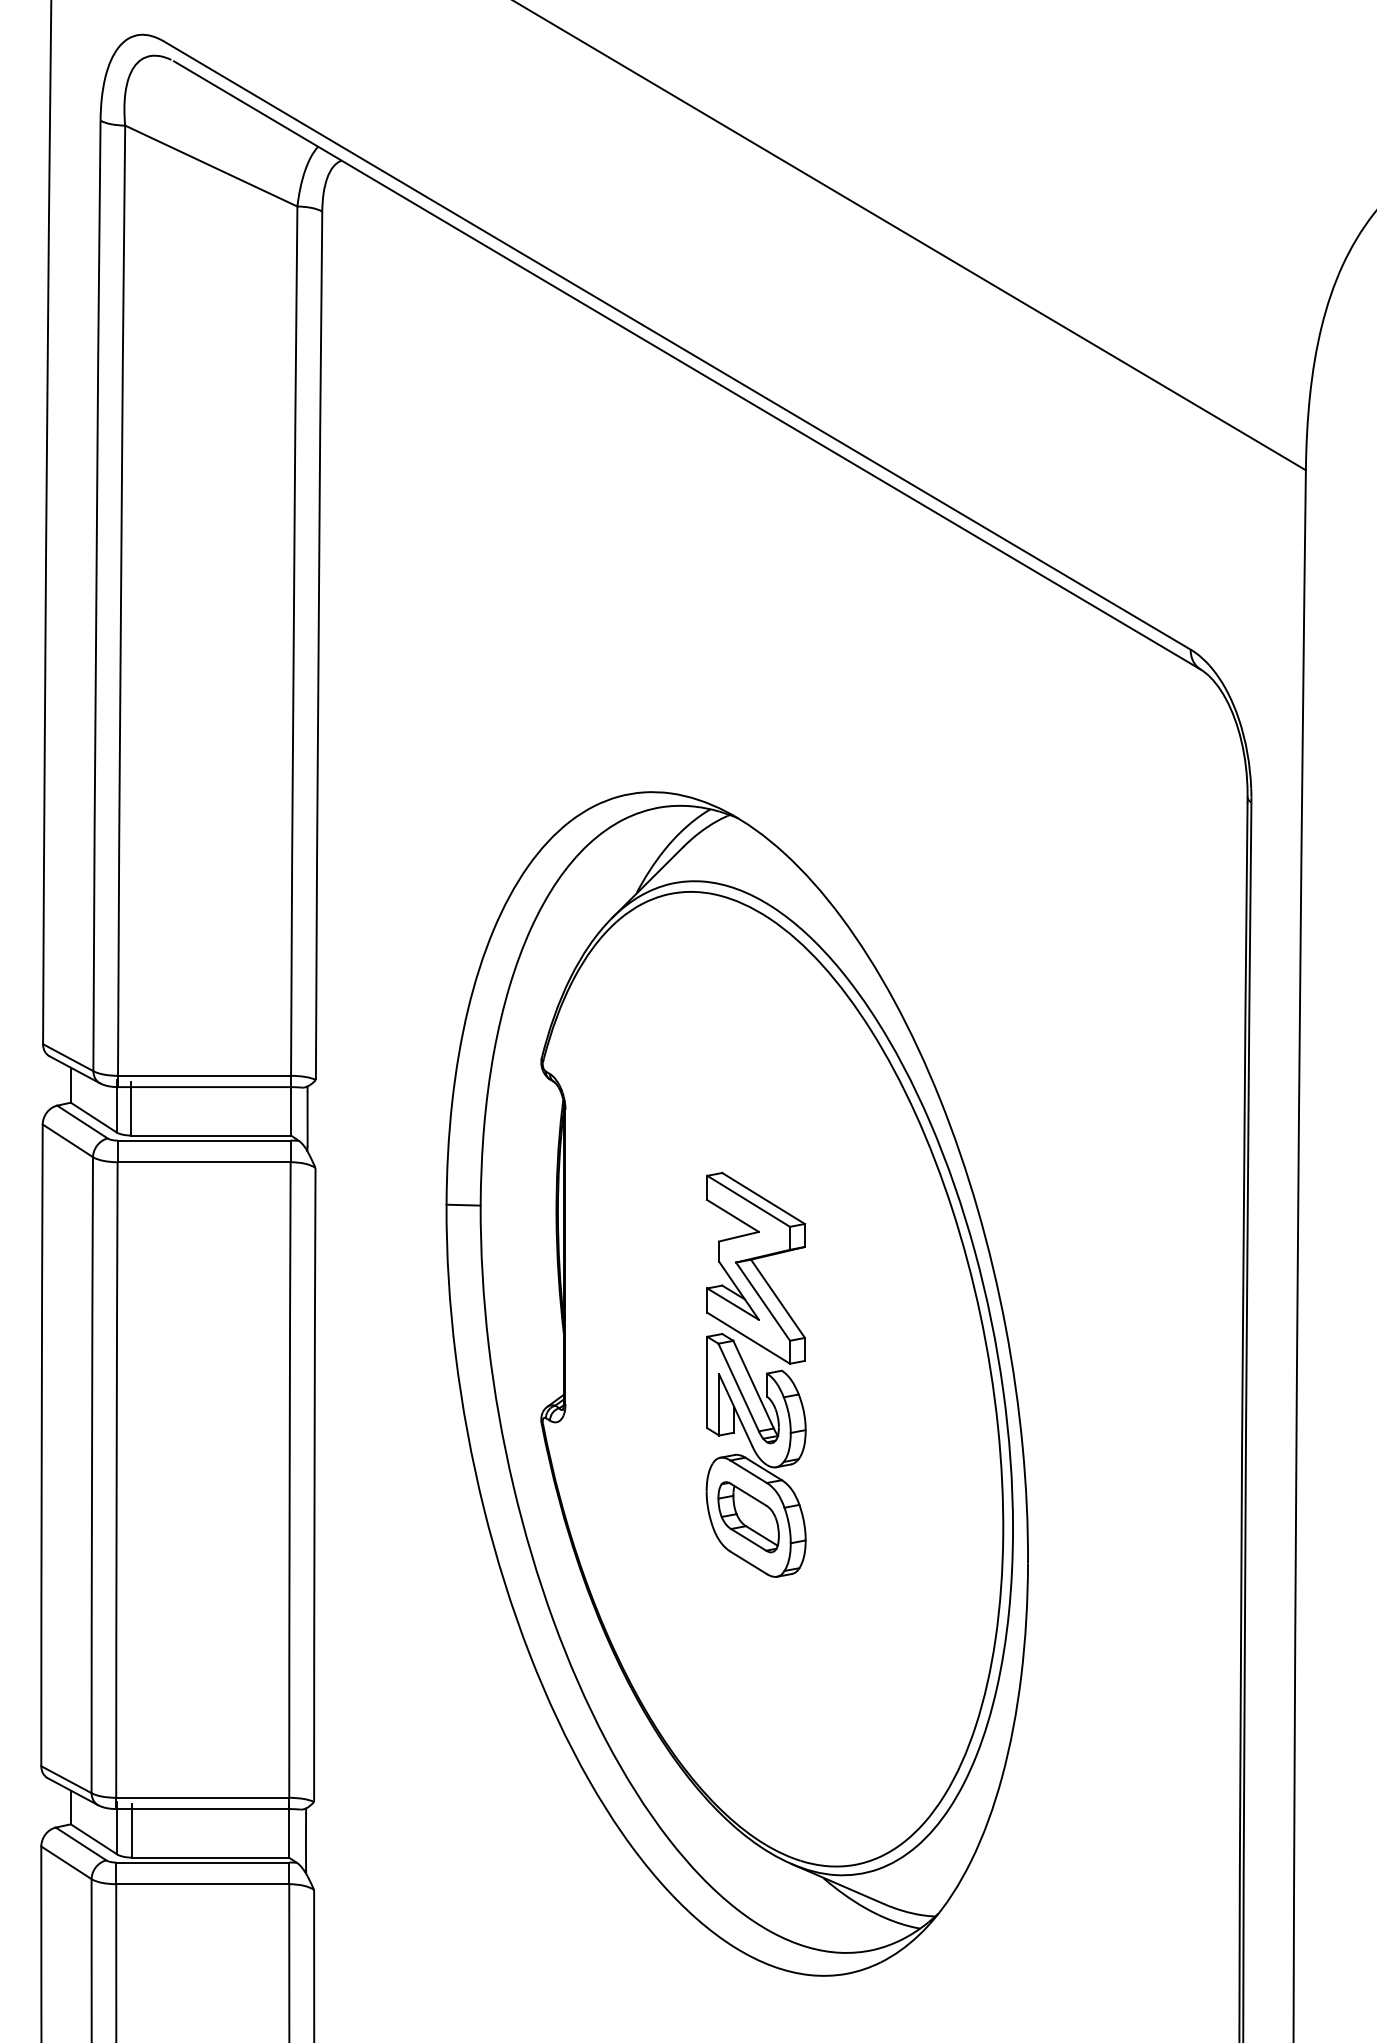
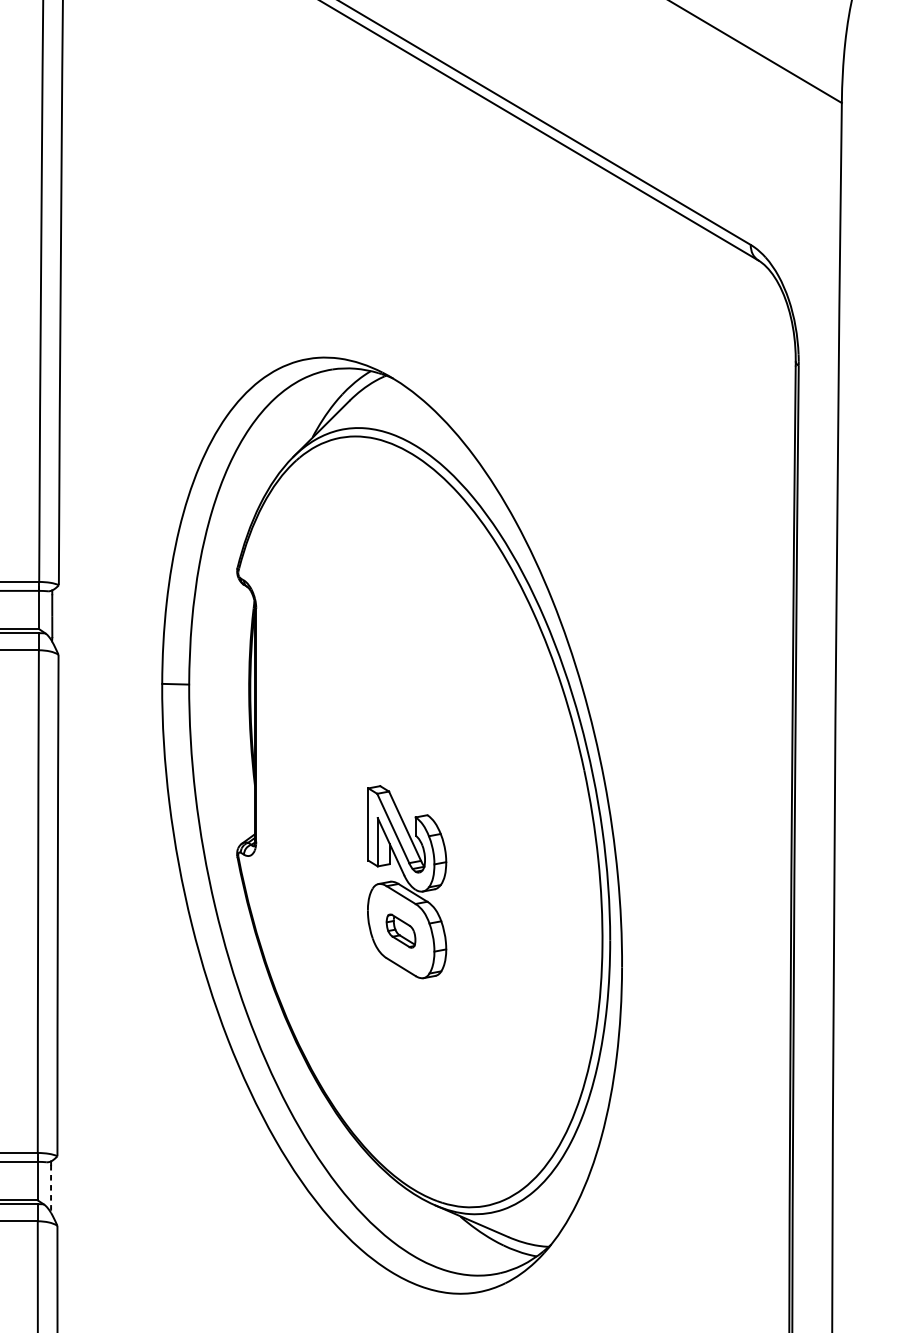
part: (755, 1267) -> (406, 733), removed
part: (748, 1517) -> (401, 931), size x0.6
arc: (306, 1843) -> (51, 1189), solid -> dashed

